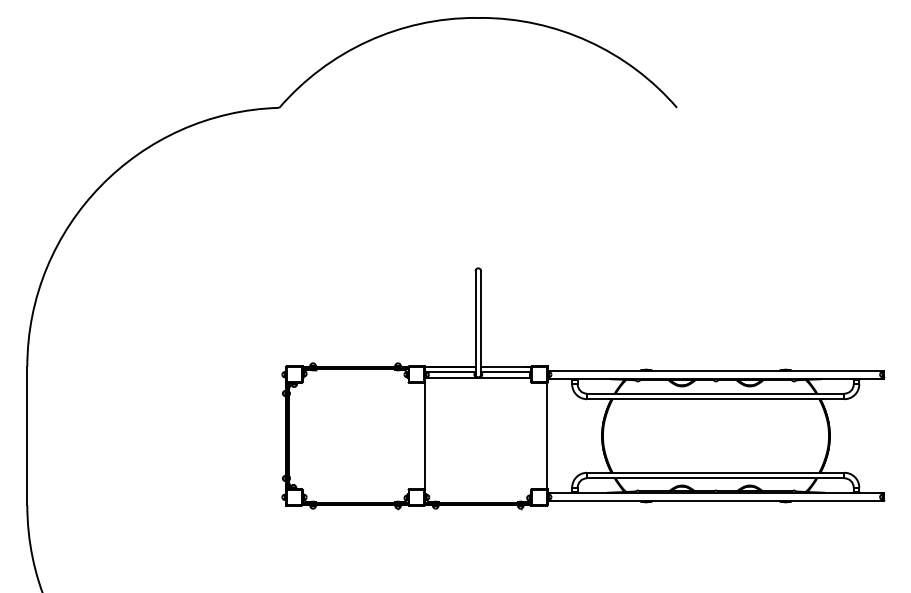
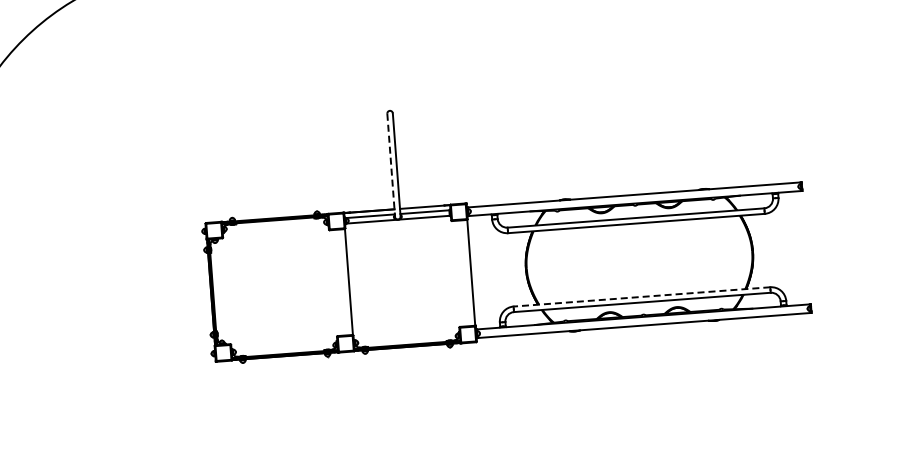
line: (475, 322) -> (391, 165), solid -> dashed
line: (715, 472) -> (641, 296), solid -> dashed

